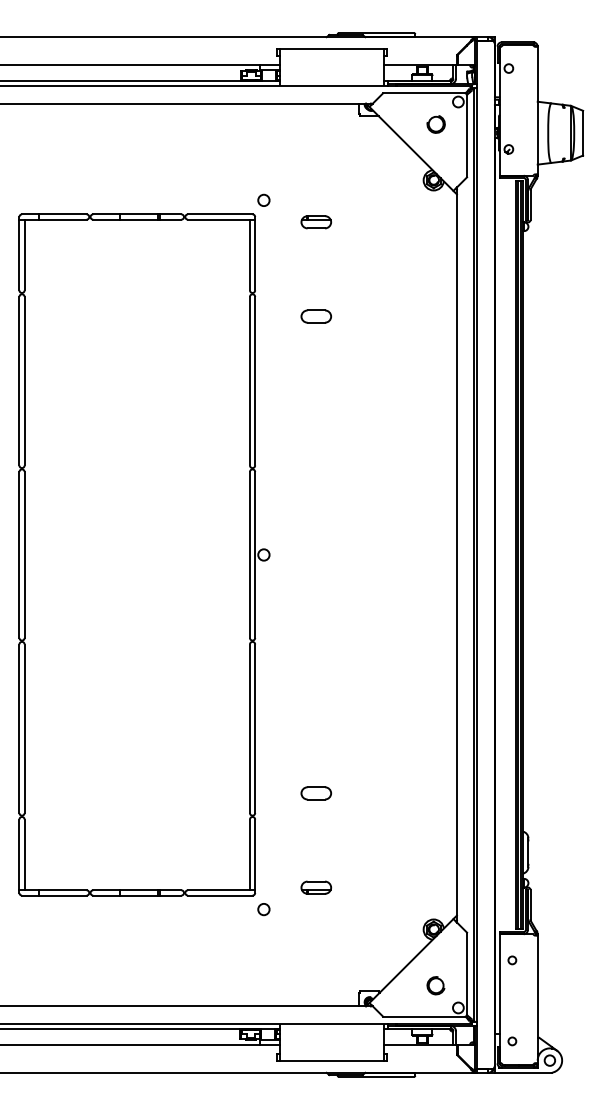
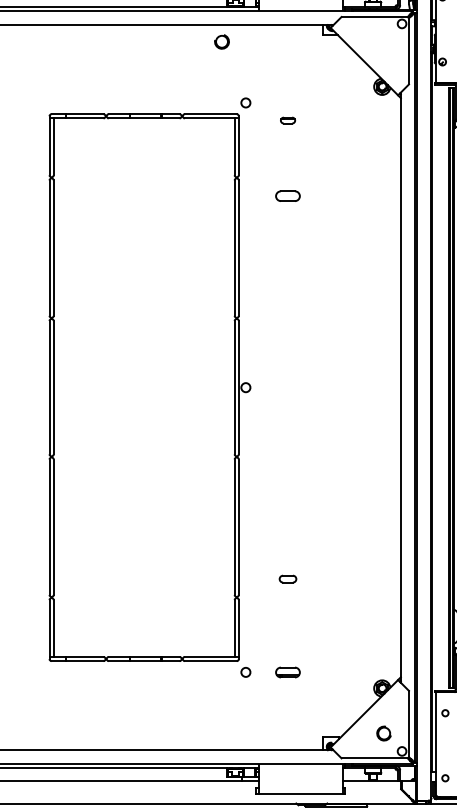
part: (435, 124) -> (221, 41), moved
part: (316, 222) -> (288, 120), size x0.6
part: (316, 793) -> (288, 579), size x0.7
part: (316, 887) -> (288, 672), moved

